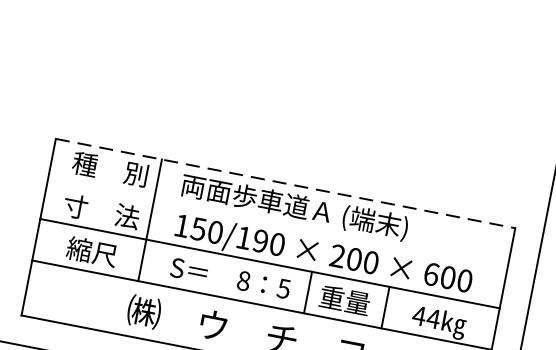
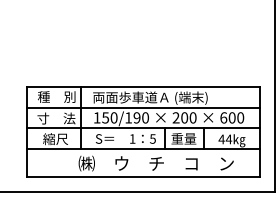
line: (285, 183) -> (143, 87), dashed -> solid
line: (277, 223) -> (143, 107), added
text: (243, 280) -> (132, 138), 8 -> 1

